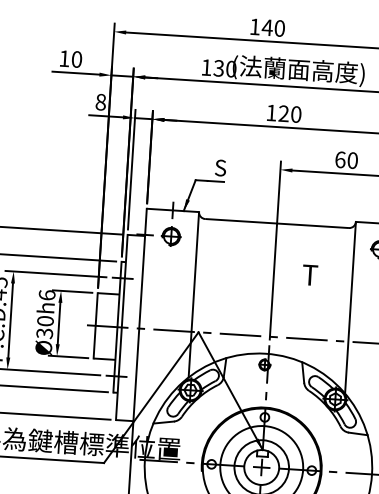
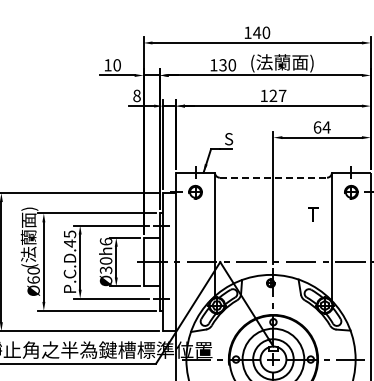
text: (298, 71) -> (282, 63), (法蘭面高度) -> (法蘭面)
text: (296, 113) -> (282, 95), 120 -> 127
text: (352, 160) -> (326, 127), 60 -> 64
line: (277, 223) -> (273, 177), solid -> dashed
text: (310, 275) -> (313, 214), moved

